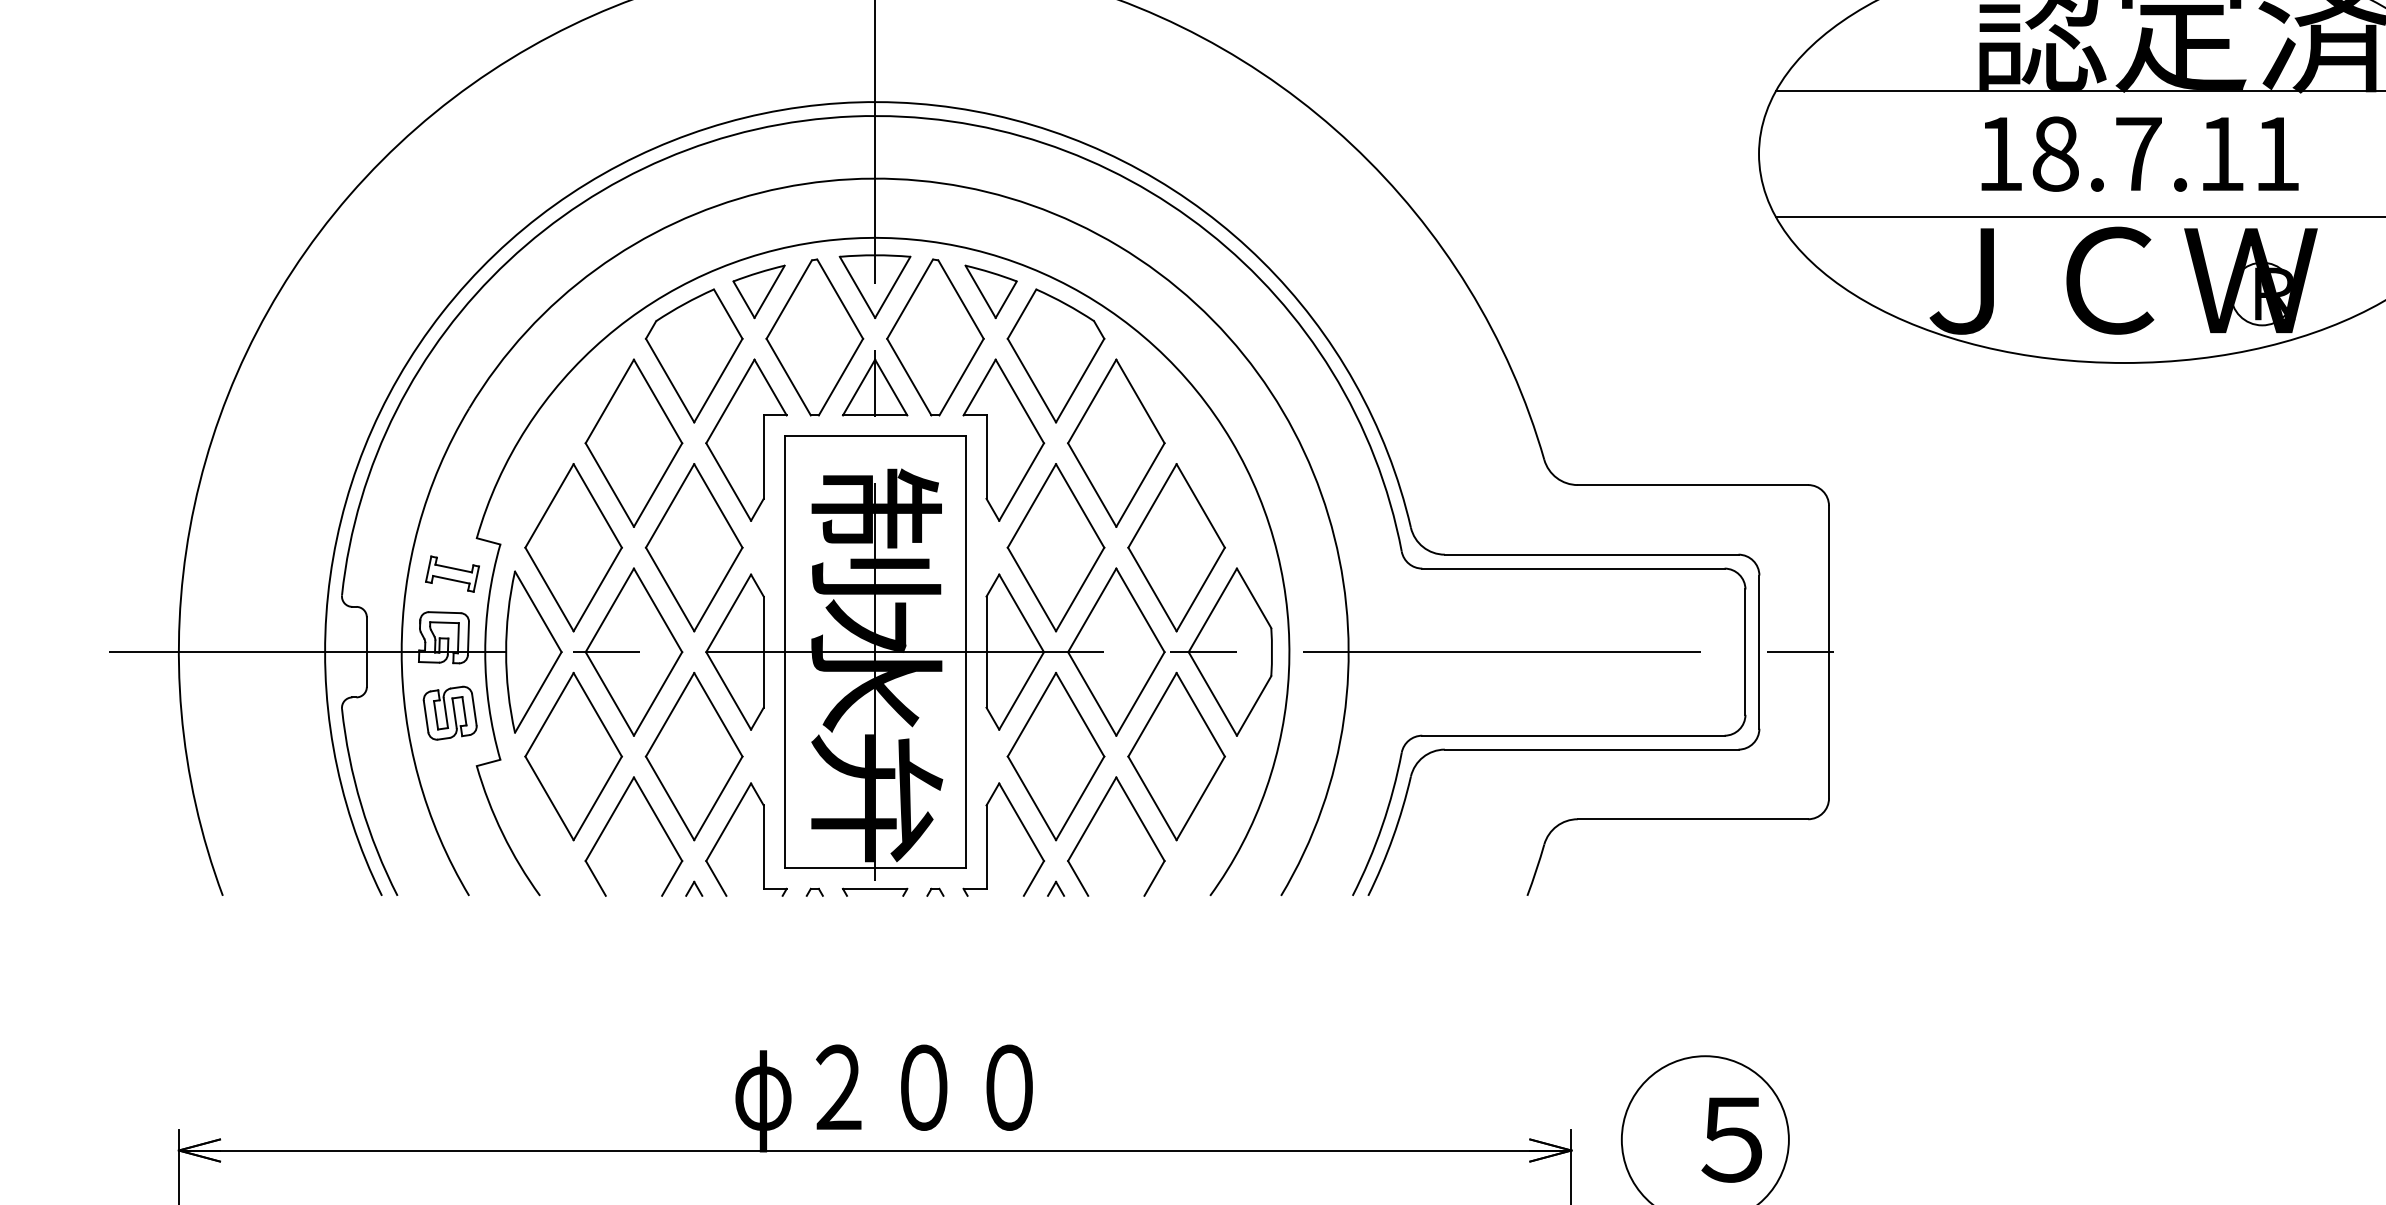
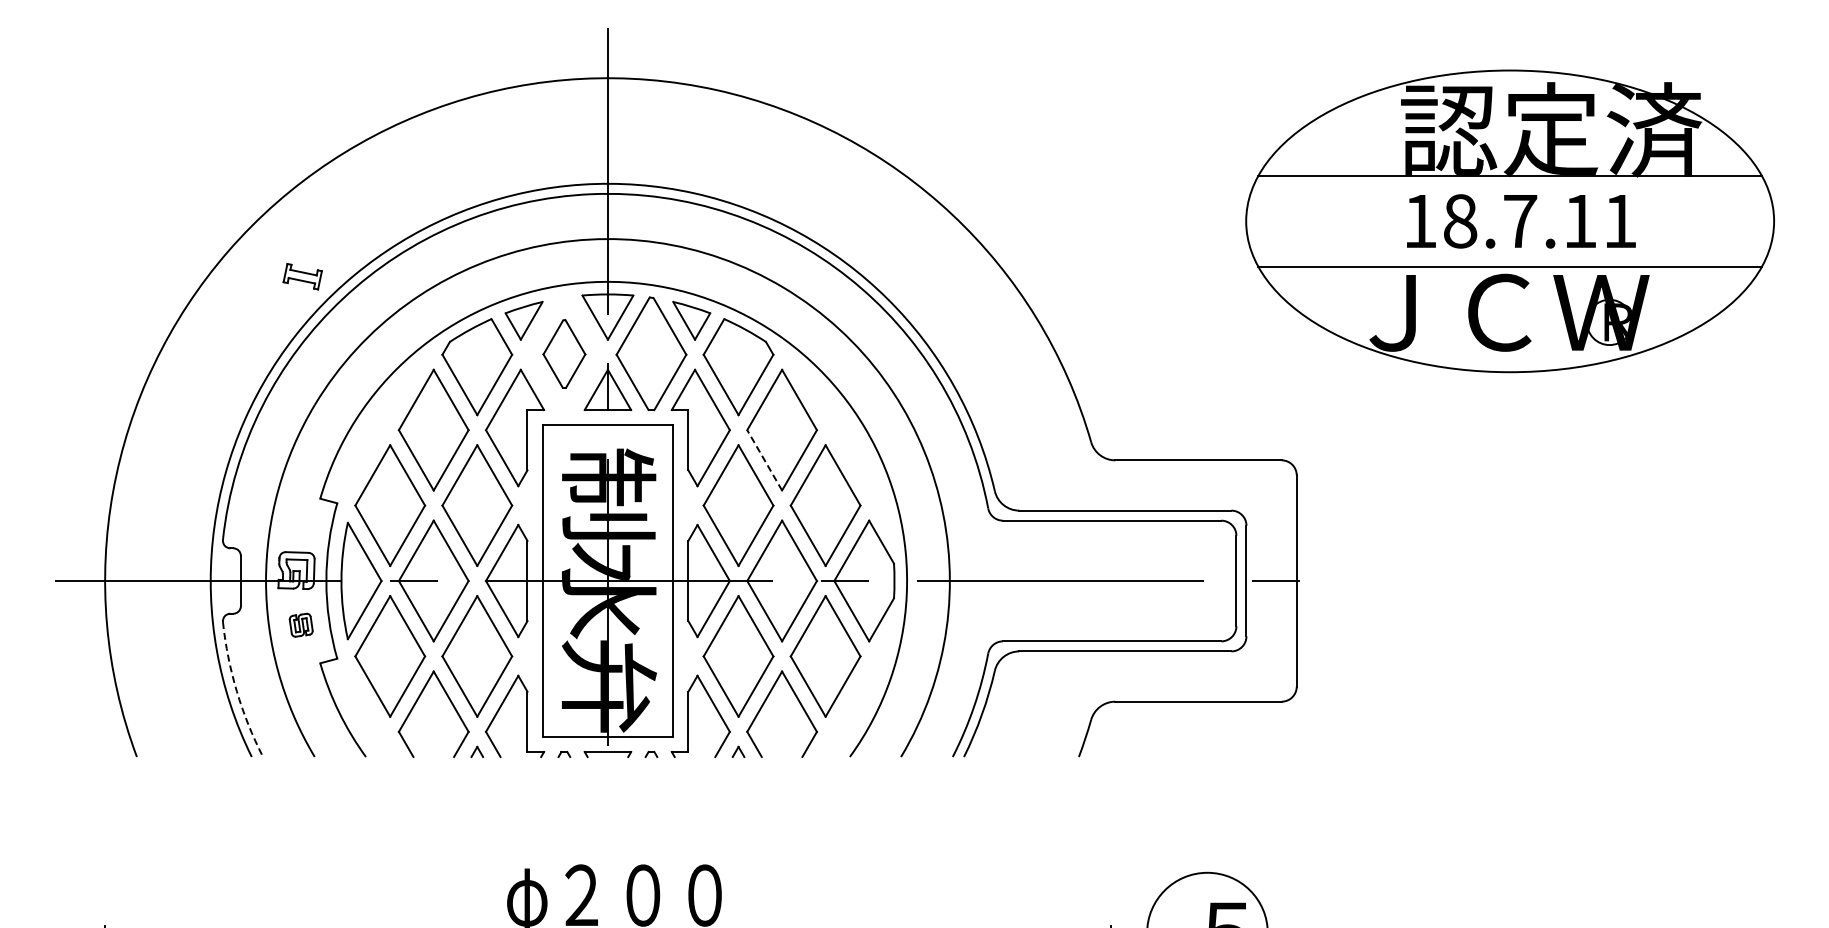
part: (814, 337) -> (564, 353), size x0.6
line: (1091, 485) -> (764, 460), solid -> dashed
part: (452, 573) -> (302, 276), moved
part: (450, 713) -> (301, 625), size x0.6
arc: (360, 805) -> (236, 691), solid -> dashed

